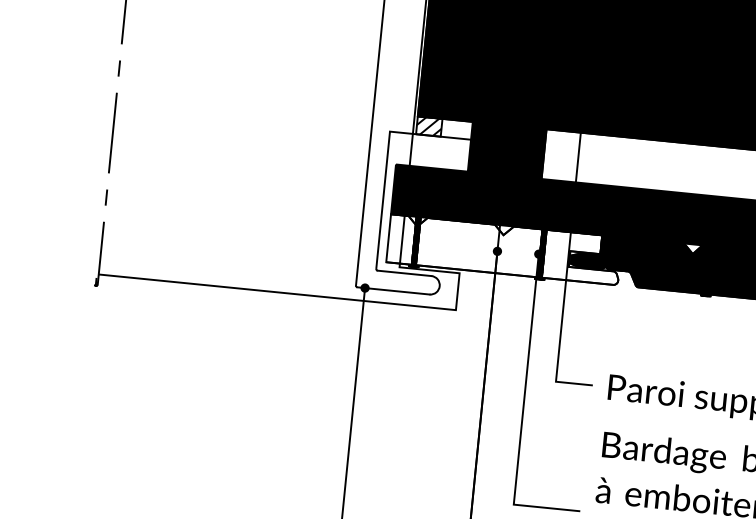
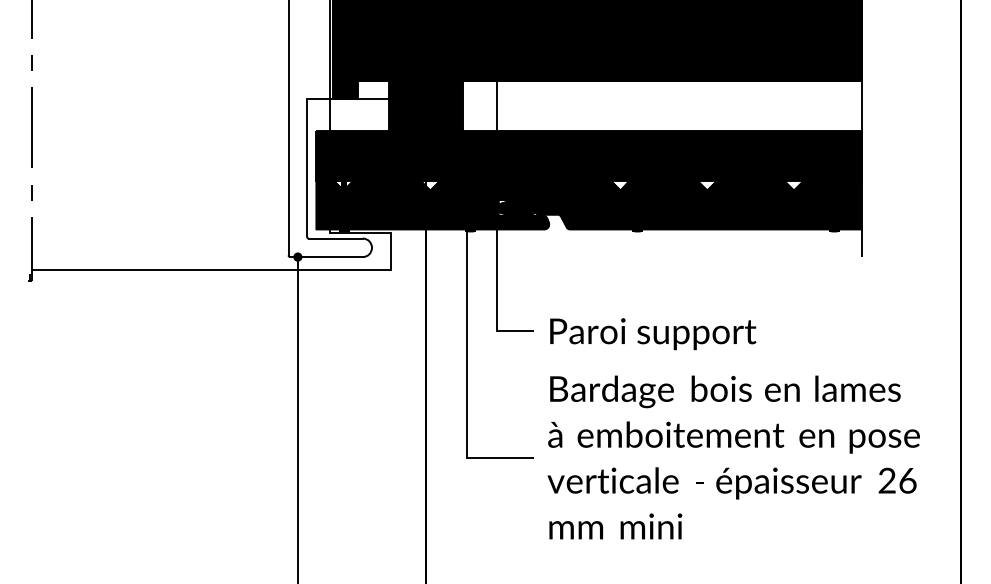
fill: (429, 126) -> (345, 89), added
fill: (504, 250) -> (432, 205), added

